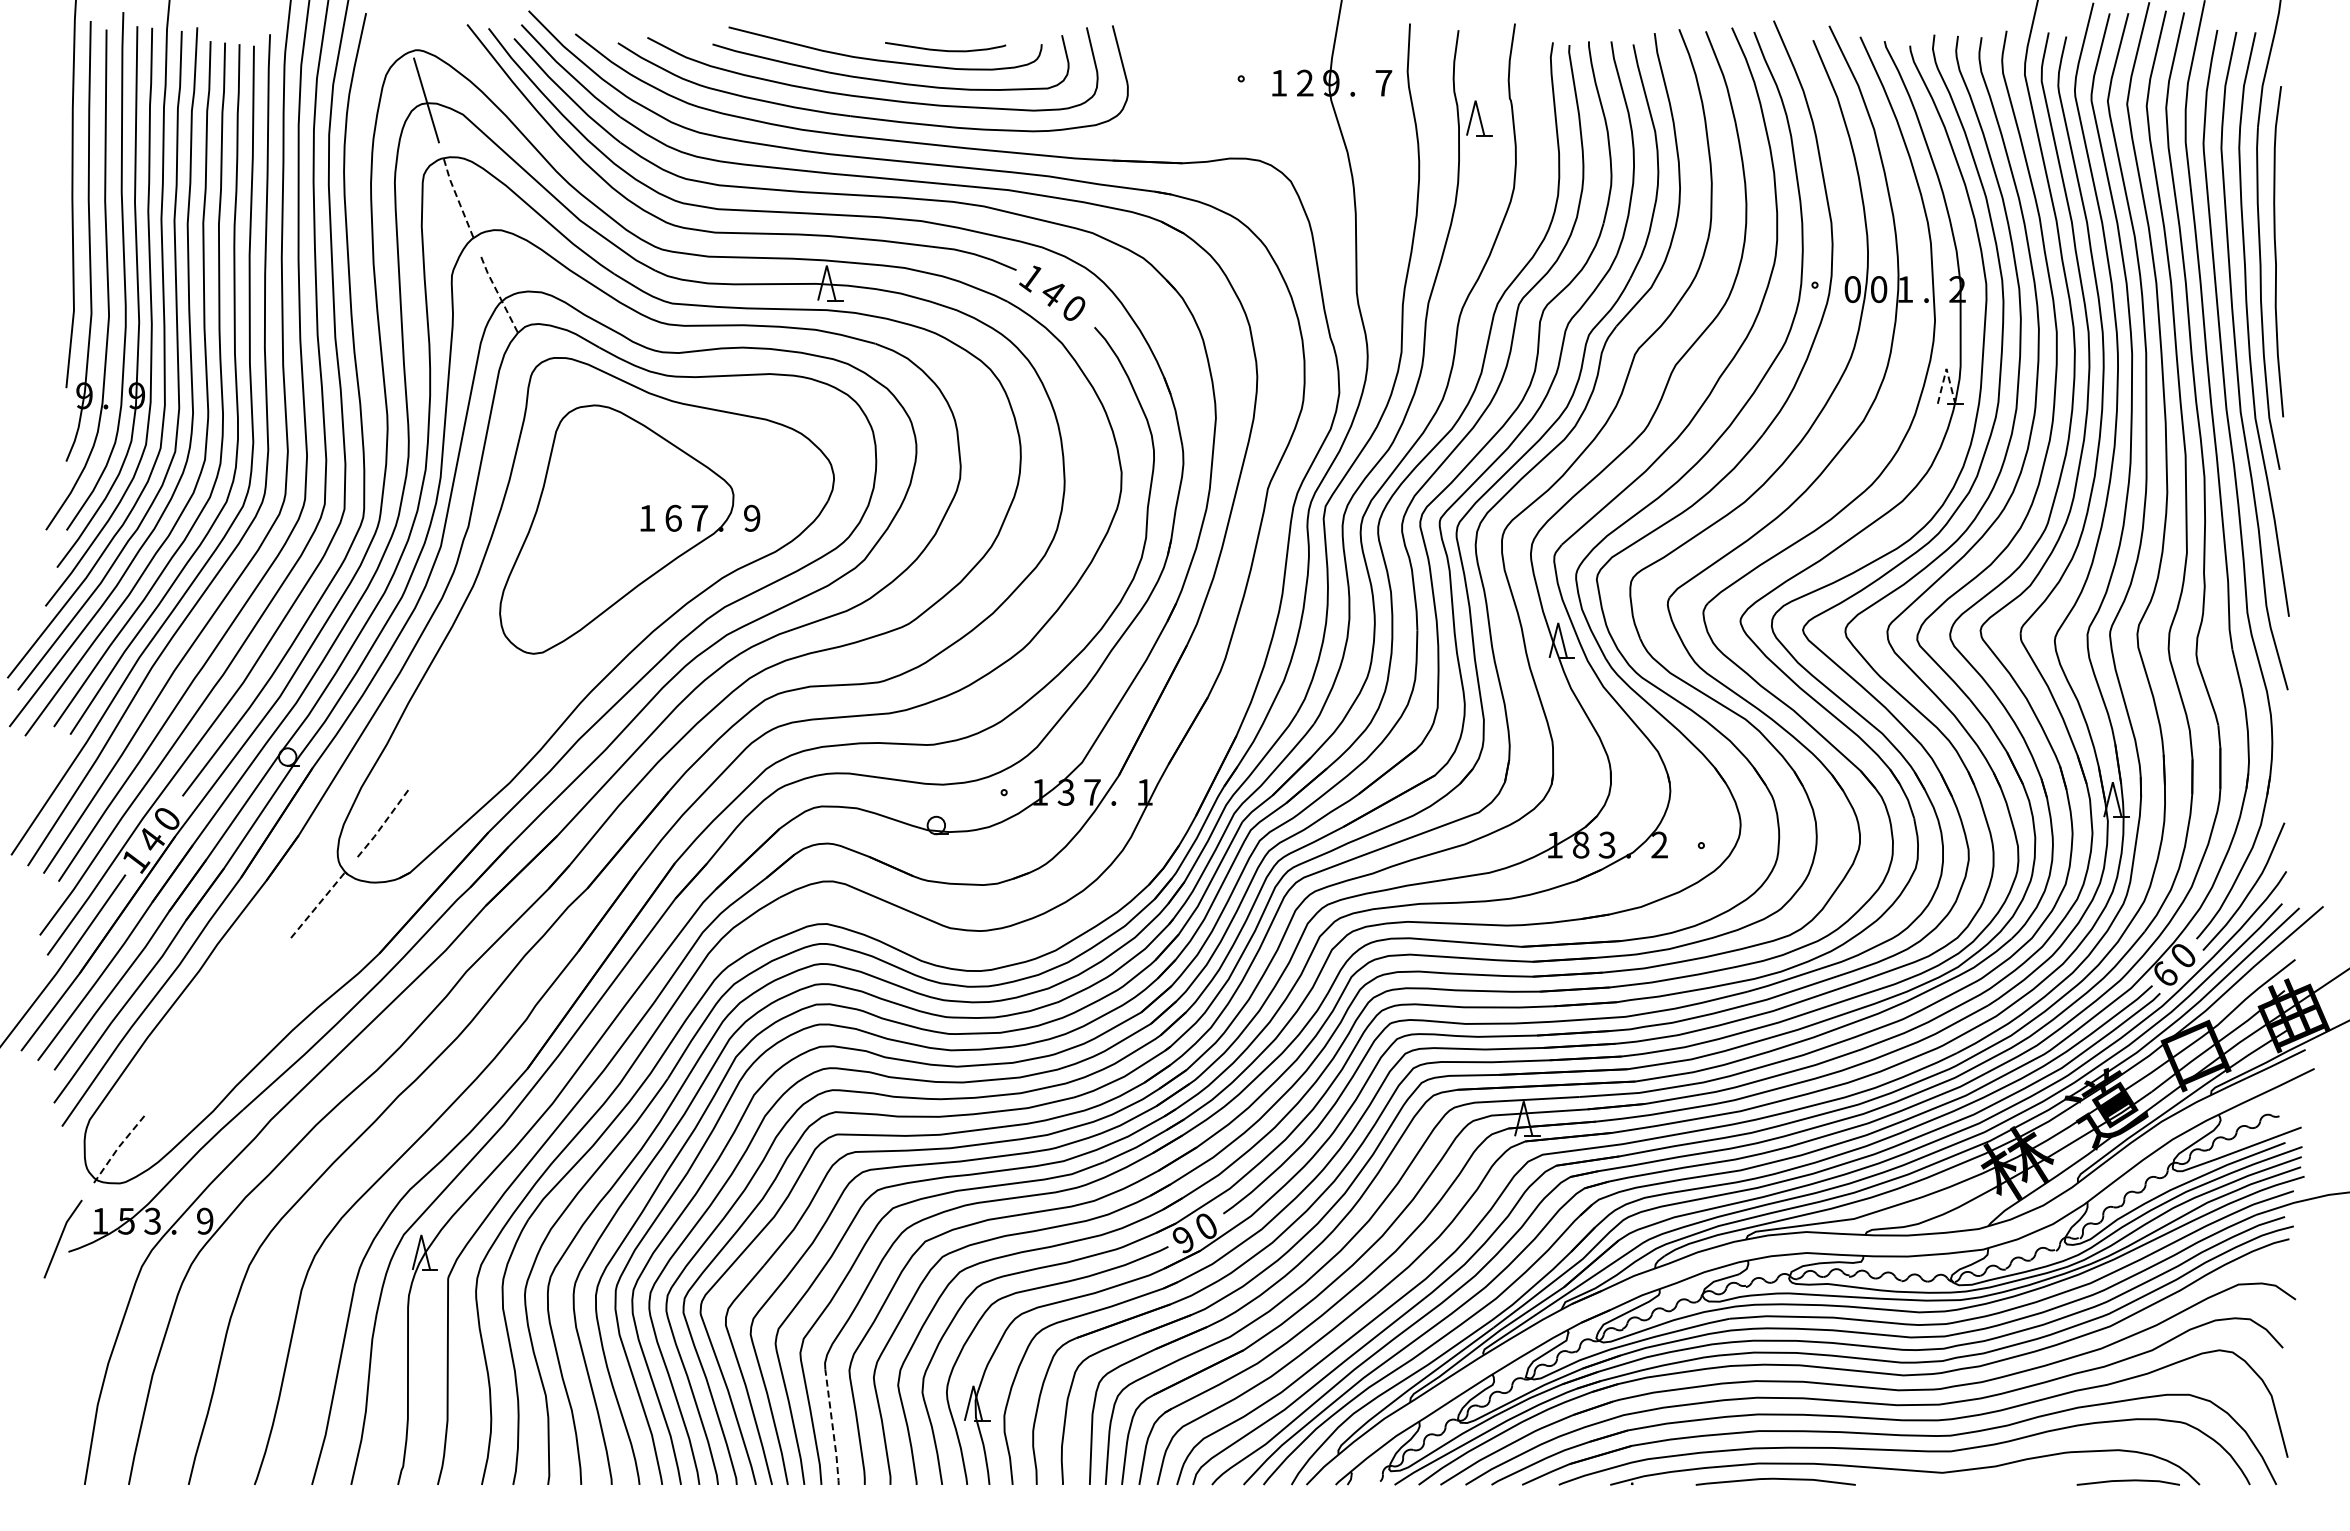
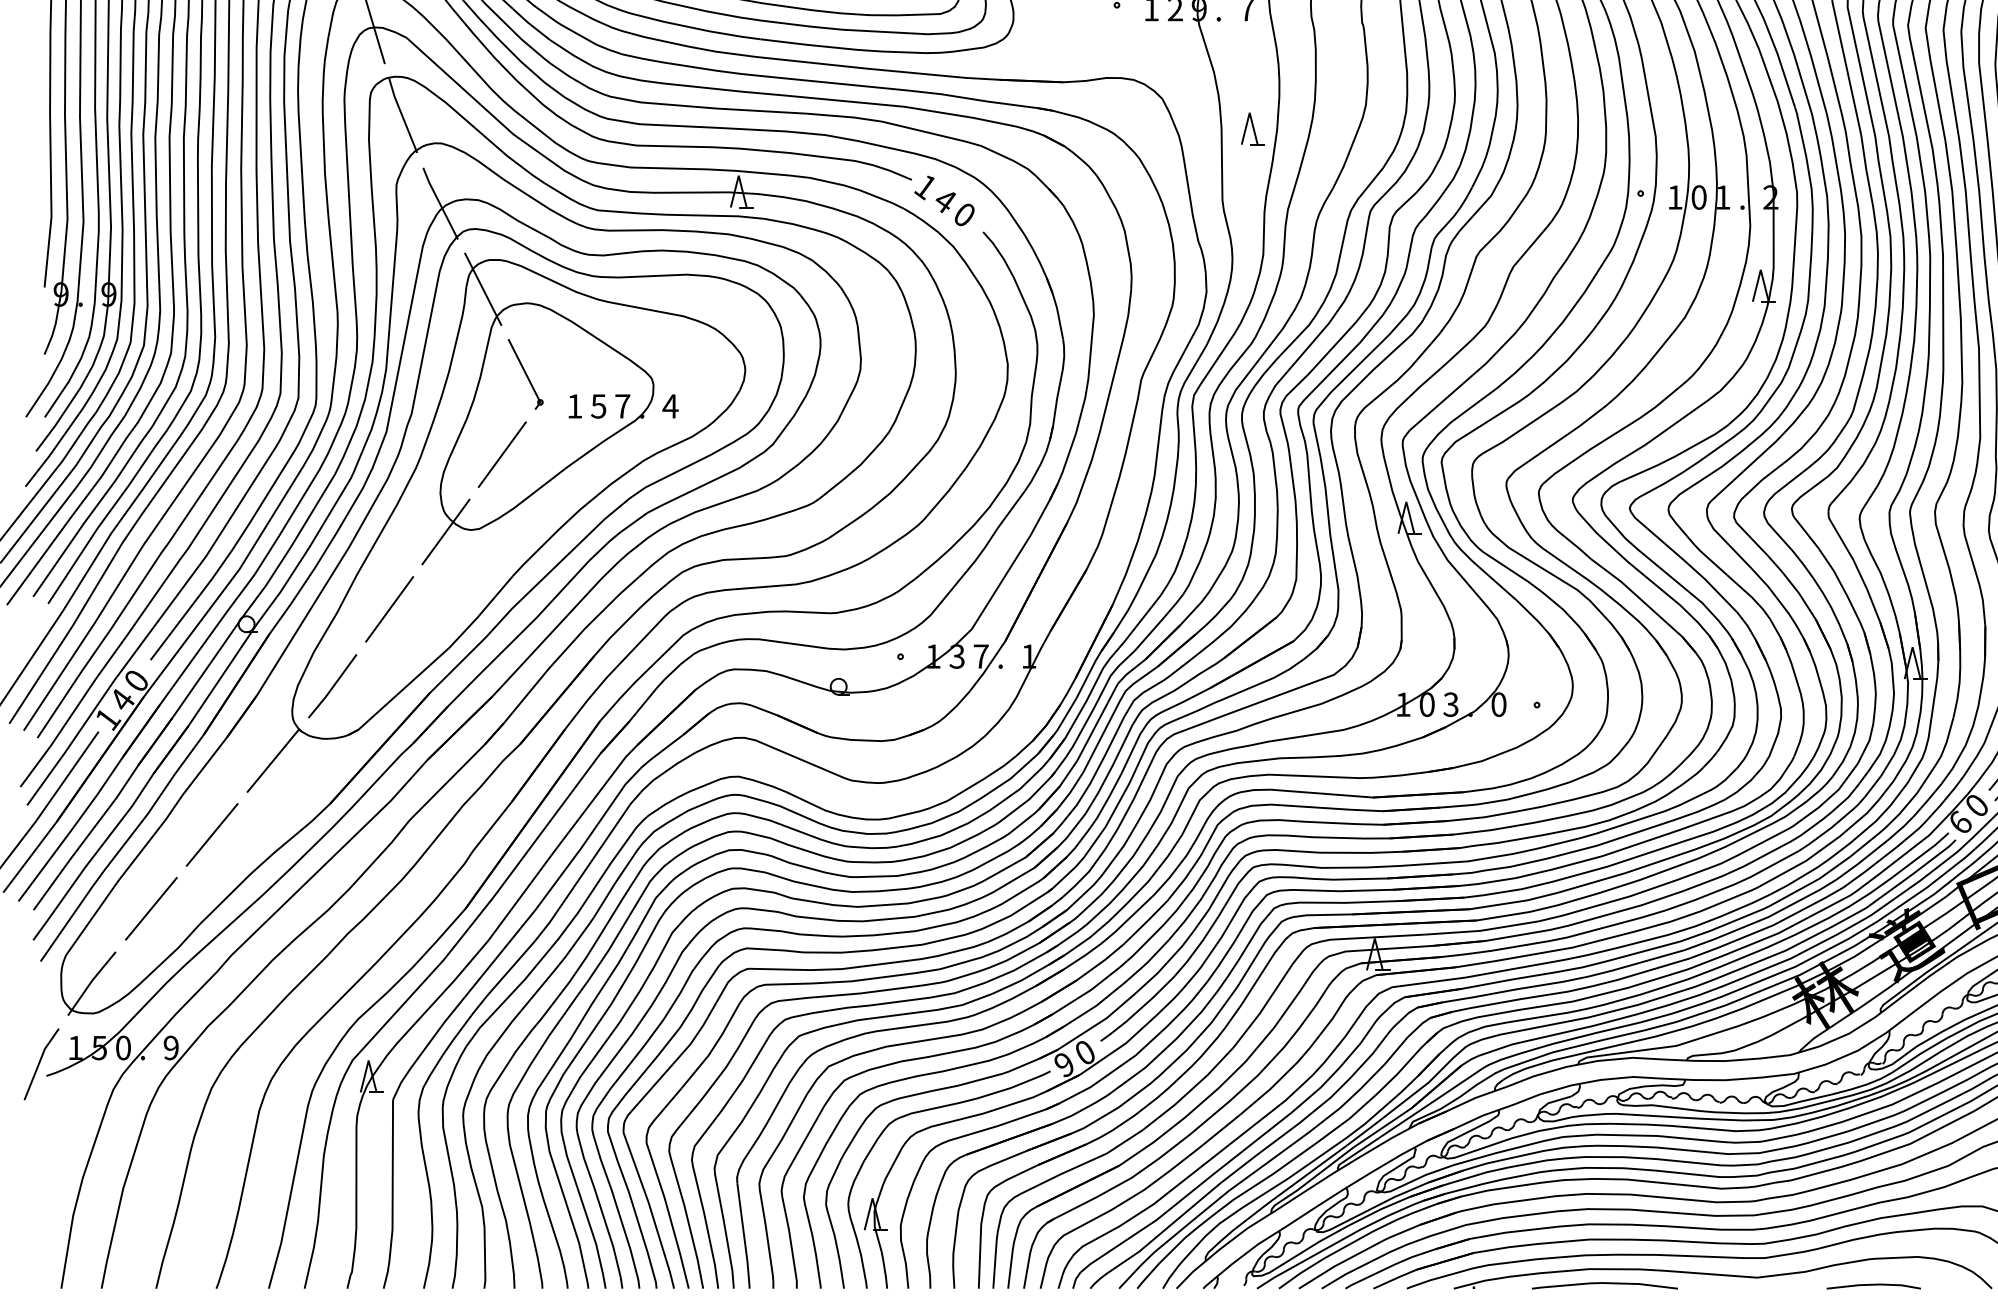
part: (1479, 118) -> (1253, 129), moved
line: (458, 199) -> (402, 115), dashed -> solid
text: (1852, 289) -> (1674, 197), 0 -> 1
line: (499, 295) -> (439, 202), dashed -> solid
line: (1946, 368) -> (1760, 269), dashed -> solid
line: (546, 390) -> (482, 289), added
part: (592, 483) -> (524, 374), added
text: (673, 517) -> (598, 405), 6 -> 5
text: (752, 517) -> (670, 405), 9 -> 4
line: (567, 570) -> (502, 453), added
line: (505, 655) -> (445, 531), added
line: (444, 740) -> (389, 609), added
line: (382, 826) -> (333, 687), dashed -> solid
text: (1659, 844) -> (1498, 704), 2 -> 0
text: (1581, 845) -> (1427, 705), 8 -> 0
line: (316, 906) -> (272, 760), dashed -> solid
line: (249, 987) -> (211, 834), added
line: (183, 1068) -> (151, 908), added
line: (116, 1149) -> (90, 982), dashed -> solid
text: (152, 1220) -> (123, 1047), 3 -> 0
line: (832, 1428) -> (743, 1237), dashed -> solid
line: (2128, 1481) -> (1873, 1285), moved

